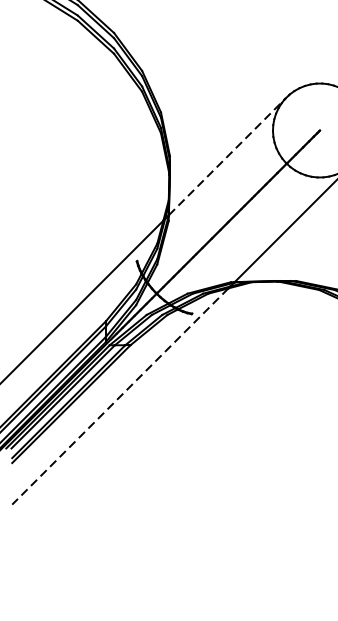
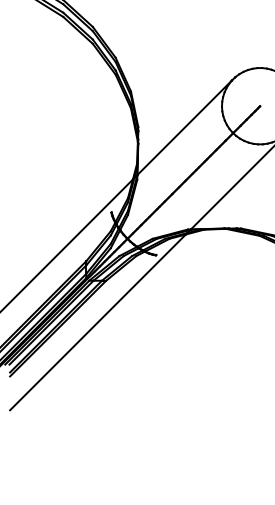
line: (226, 156) -> (184, 127), dashed -> solid
line: (119, 396) -> (97, 322), dashed -> solid

